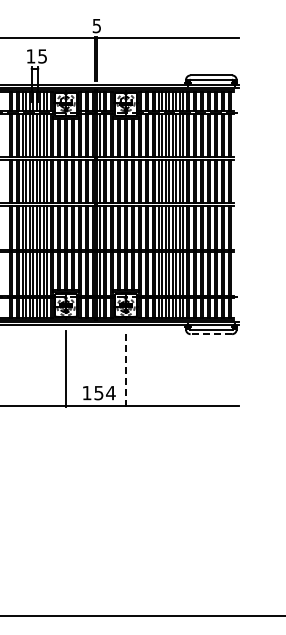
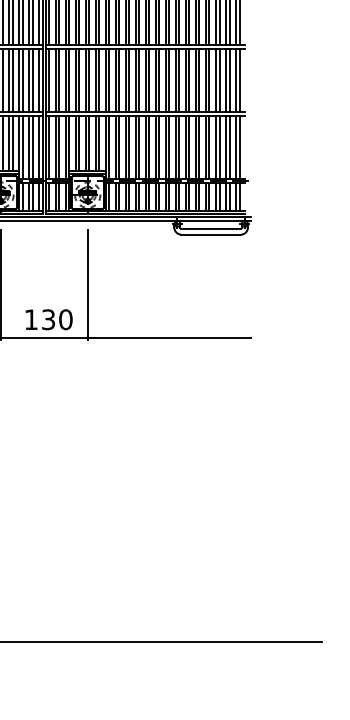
line: (211, 334) -> (211, 234), dashed -> solid
line: (126, 369) -> (88, 285), dashed -> solid
text: (104, 392) -> (56, 318), 154 -> 130

